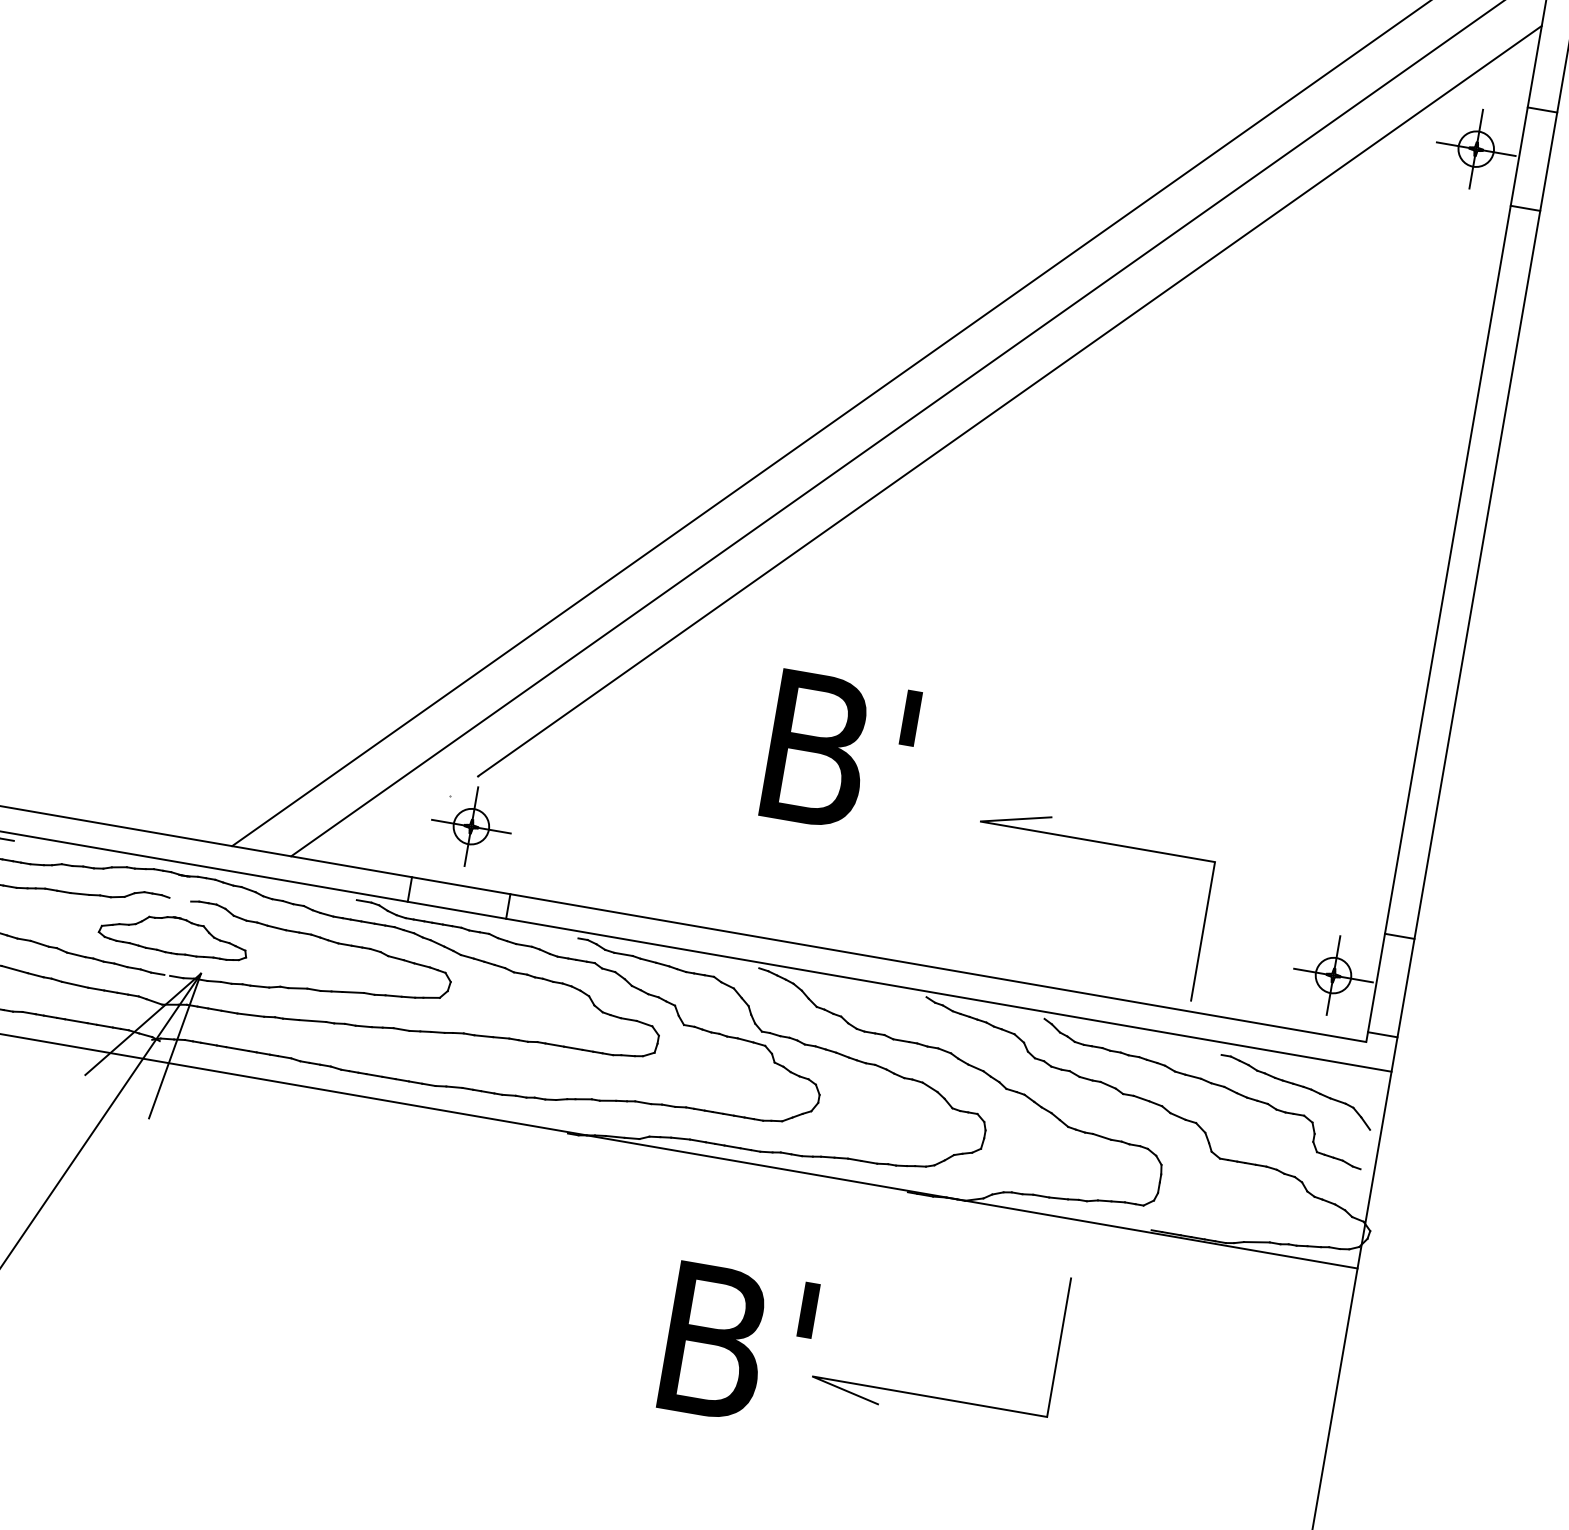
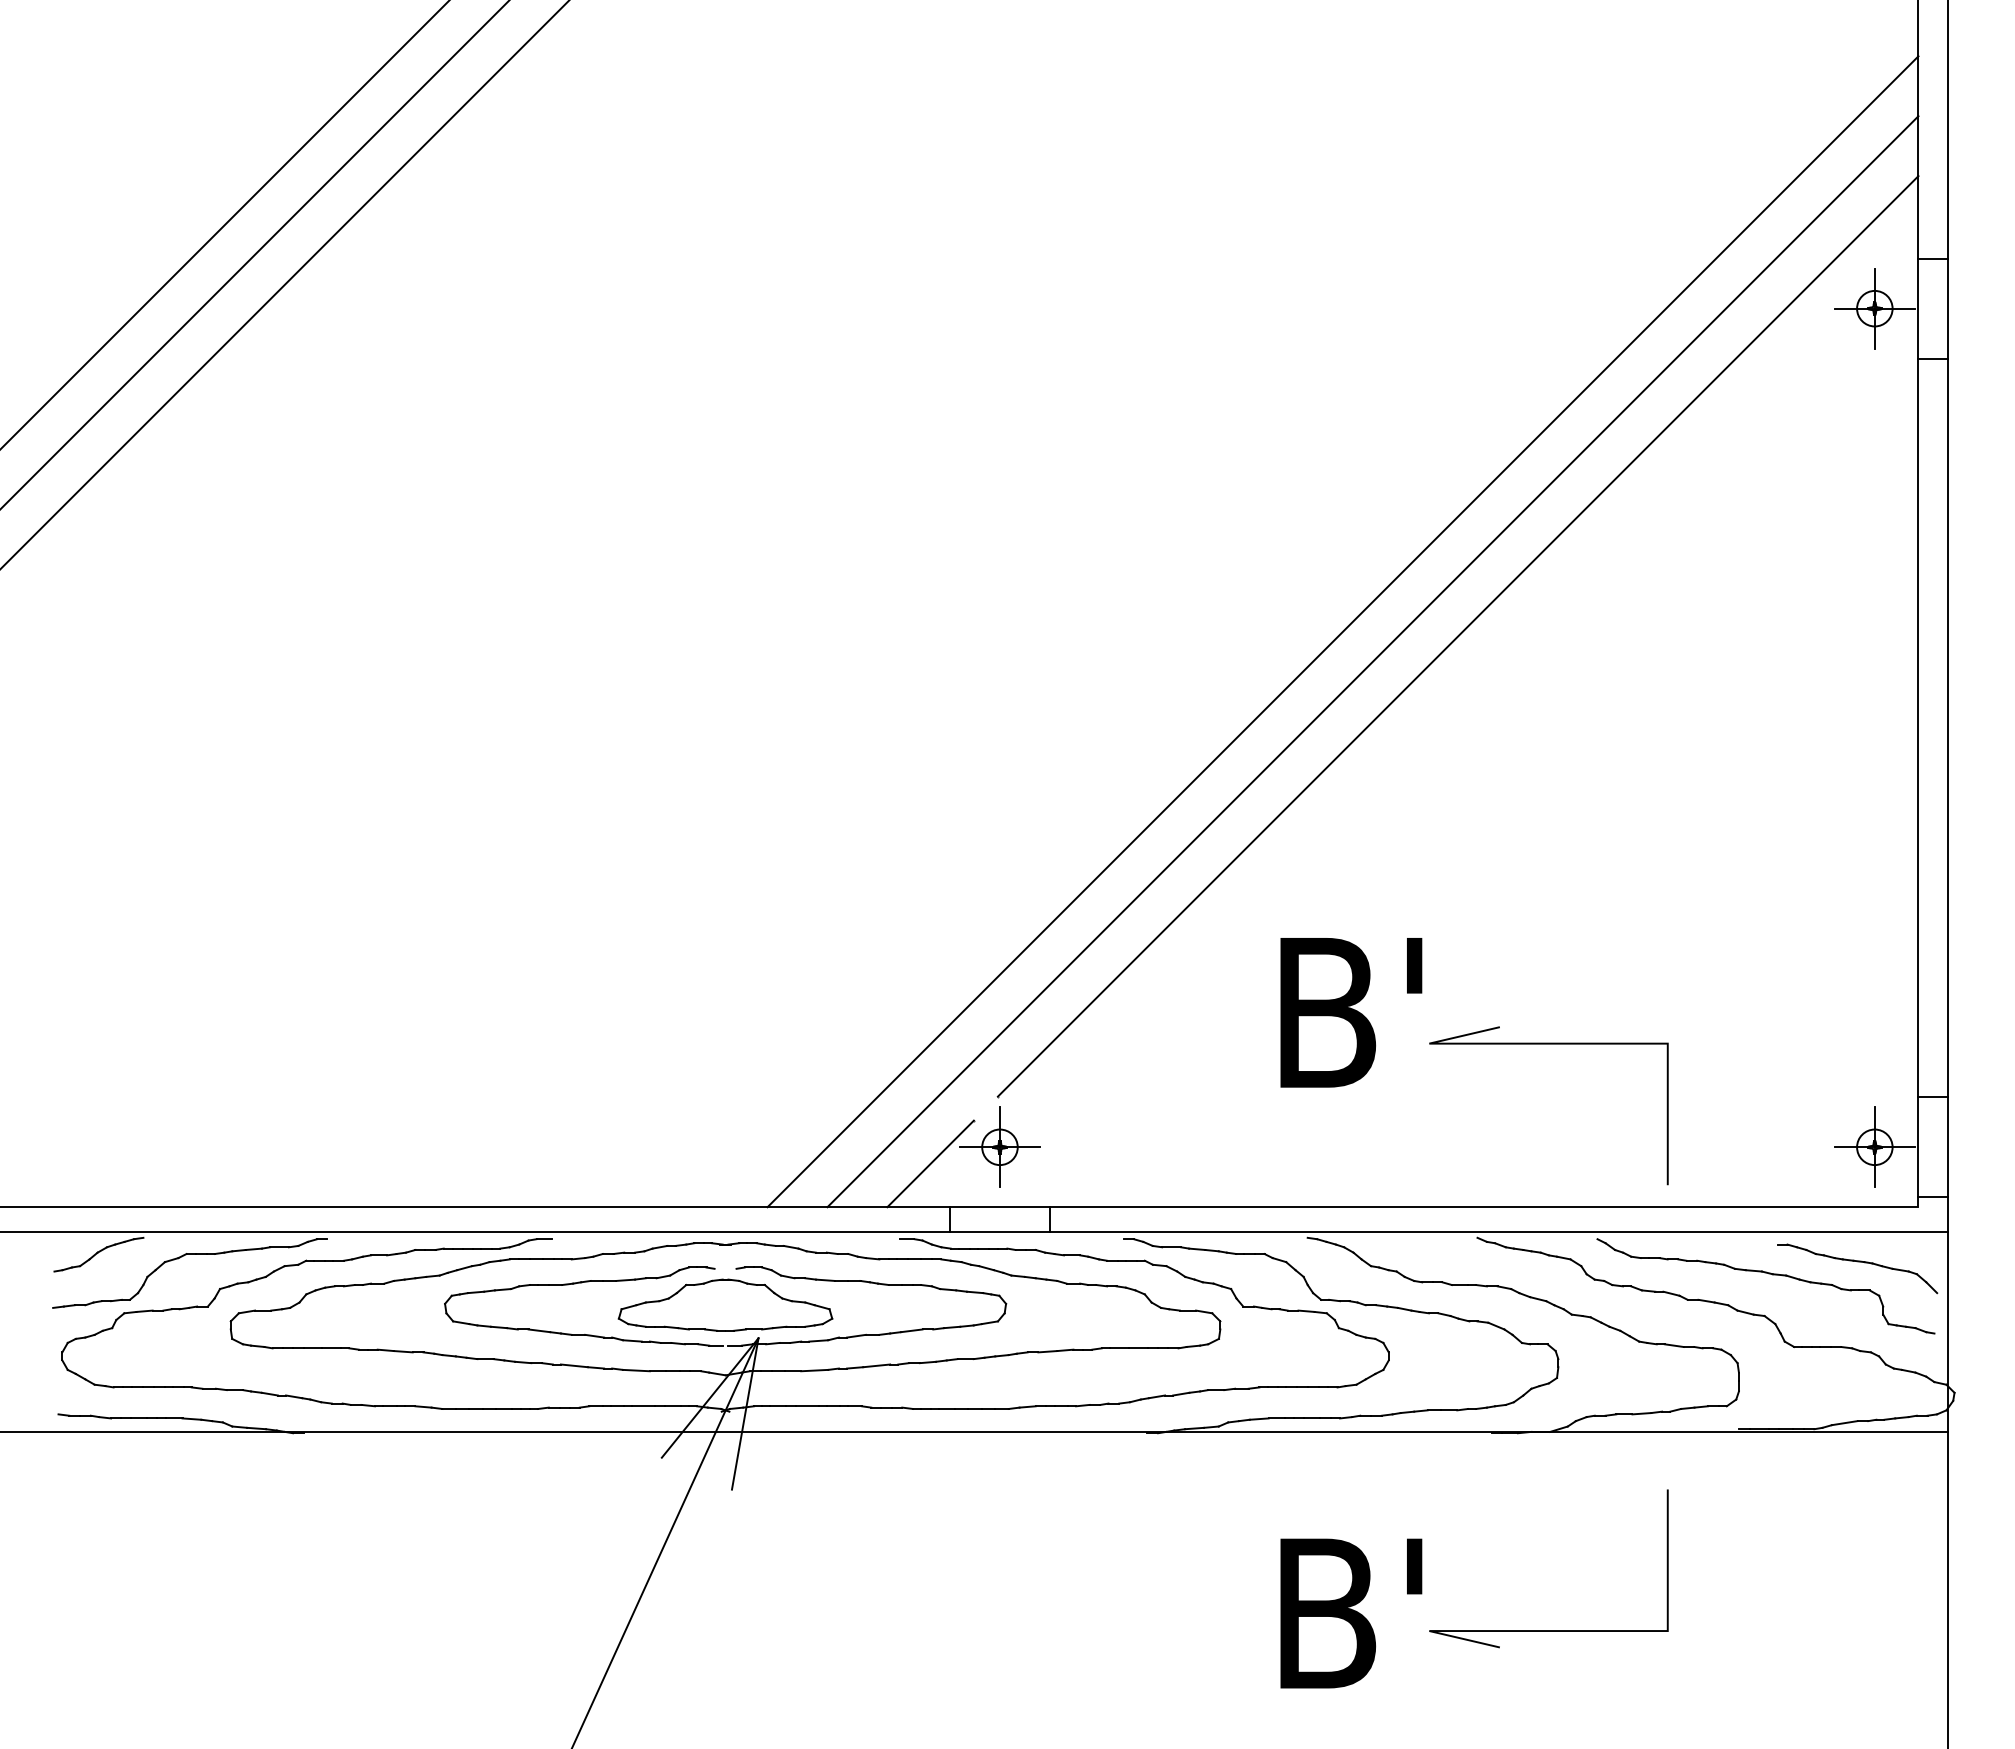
line: (400, 830) -> (930, 1163), added
line: (1097, 842) -> (1548, 1044), moved
part: (174, 934) -> (725, 1304), size x1.43

